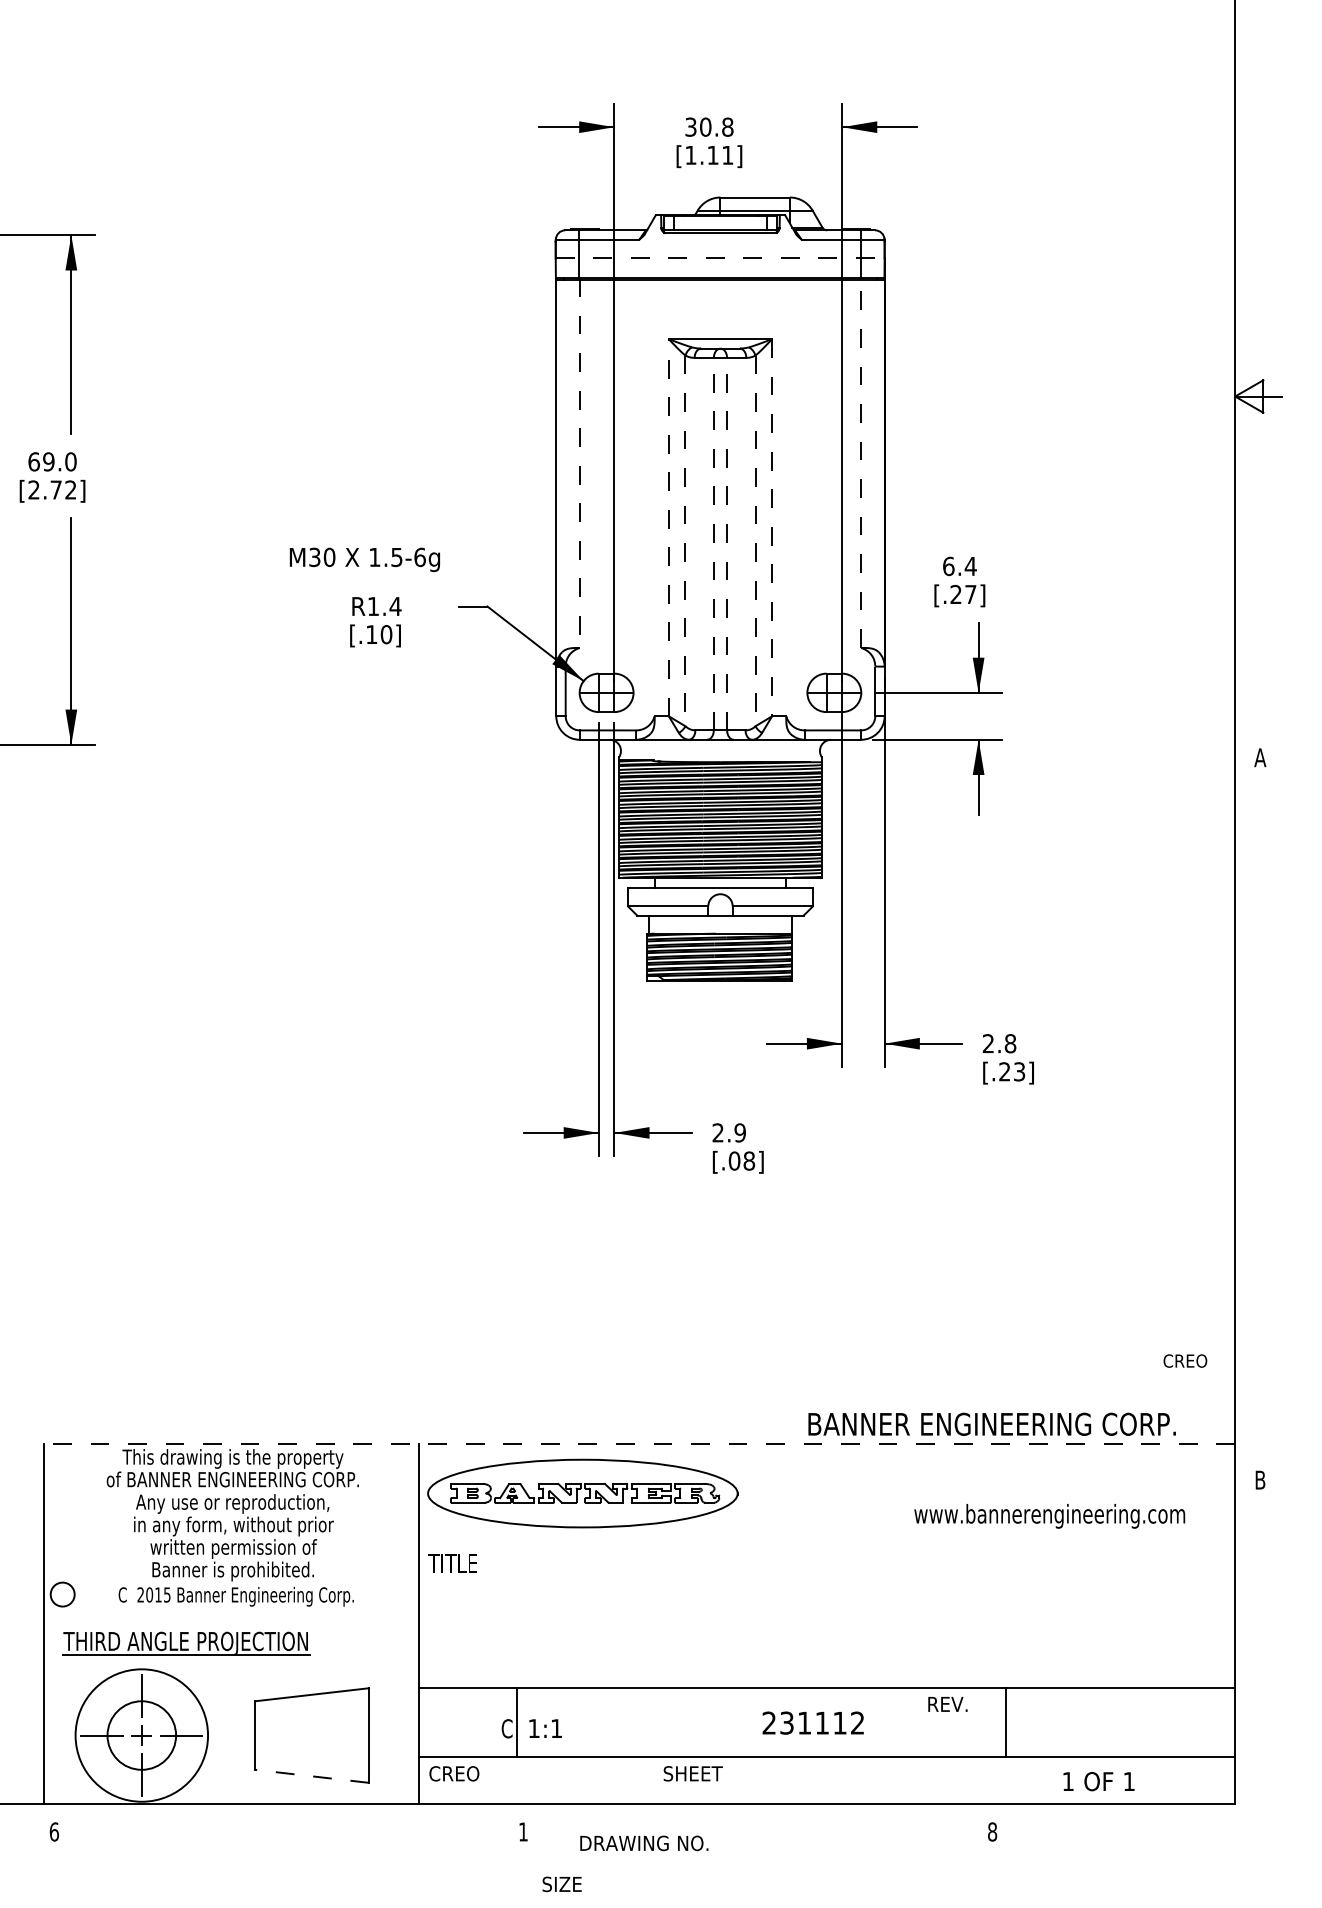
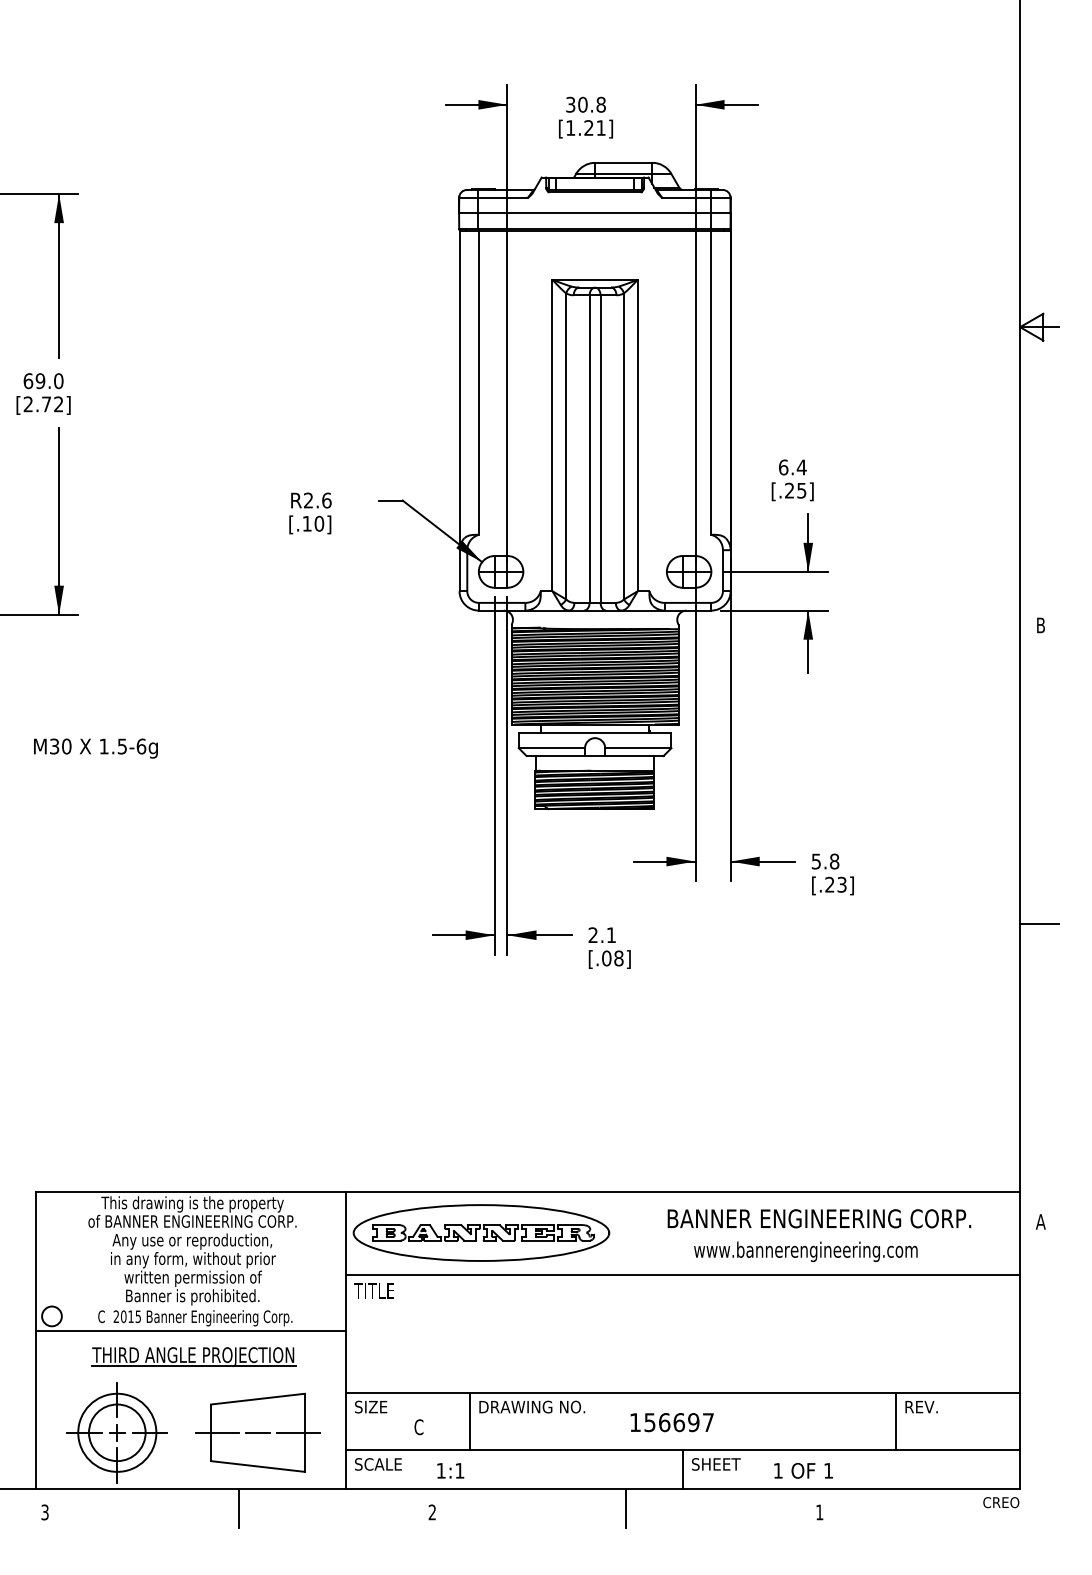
text: (712, 154) -> (588, 127), [1.11] -> [1.21]
line: (720, 258) -> (595, 213), dashed -> solid
line: (579, 463) -> (478, 382), dashed -> solid
line: (861, 463) -> (711, 382), dashed -> solid
line: (668, 527) -> (552, 435), dashed -> solid
line: (772, 527) -> (638, 435), dashed -> solid
line: (685, 541) -> (566, 446), dashed -> solid
line: (755, 541) -> (624, 446), dashed -> solid
line: (713, 543) -> (589, 448), dashed -> solid
line: (727, 543) -> (600, 448), dashed -> solid
text: (364, 559) -> (95, 748), moved
text: (970, 594) -> (801, 490), [.27] -> [.25]
text: (384, 606) -> (317, 500), R1.4 -> R2.6
text: (1260, 757) -> (1041, 625), A -> B
text: (987, 1043) -> (815, 861), 2.8 -> 5.8
line: (1258, 1118) -> (1039, 923), added
text: (739, 1132) -> (610, 934), 2.9 -> 2.1
text: (1185, 1360) -> (1001, 1502), moved
text: (991, 1423) -> (818, 1218), moved
line: (639, 1443) -> (528, 1191), dashed -> solid
text: (1260, 1479) -> (1041, 1221), B -> A
text: (1049, 1516) -> (805, 1251), moved
line: (826, 1544) -> (682, 1275), added
line: (230, 1612) -> (190, 1331), added
part: (186, 1643) -> (193, 1356), moved
text: (947, 1704) -> (921, 1407), moved
line: (517, 1721) -> (470, 1421), moved
line: (1006, 1721) -> (896, 1421), moved
text: (813, 1722) -> (671, 1422), 231112 -> 156697
text: (545, 1728) -> (450, 1470), moved
circle: (141, 1735) -> (117, 1432), size x0.71
line: (262, 1735) -> (216, 1432), added
line: (312, 1735) -> (258, 1432), added
line: (361, 1735) -> (298, 1432), added
text: (457, 1773) -> (377, 1464), CREO -> SCALE
text: (692, 1773) -> (715, 1464), moved
line: (311, 1776) -> (257, 1466), dashed -> solid
line: (827, 1779) -> (683, 1469), added
text: (1098, 1781) -> (803, 1470), moved
line: (288, 1826) -> (238, 1507), added
line: (758, 1826) -> (626, 1507), added
text: (54, 1831) -> (45, 1512), 6 -> 3
text: (523, 1831) -> (432, 1512), 1 -> 2
text: (992, 1831) -> (819, 1512), 8 -> 1
text: (644, 1843) -> (532, 1407), moved
text: (561, 1884) -> (370, 1407), moved

